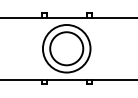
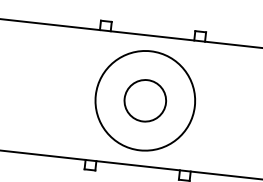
circle: (66, 48) -> (144, 100), size x0.6

